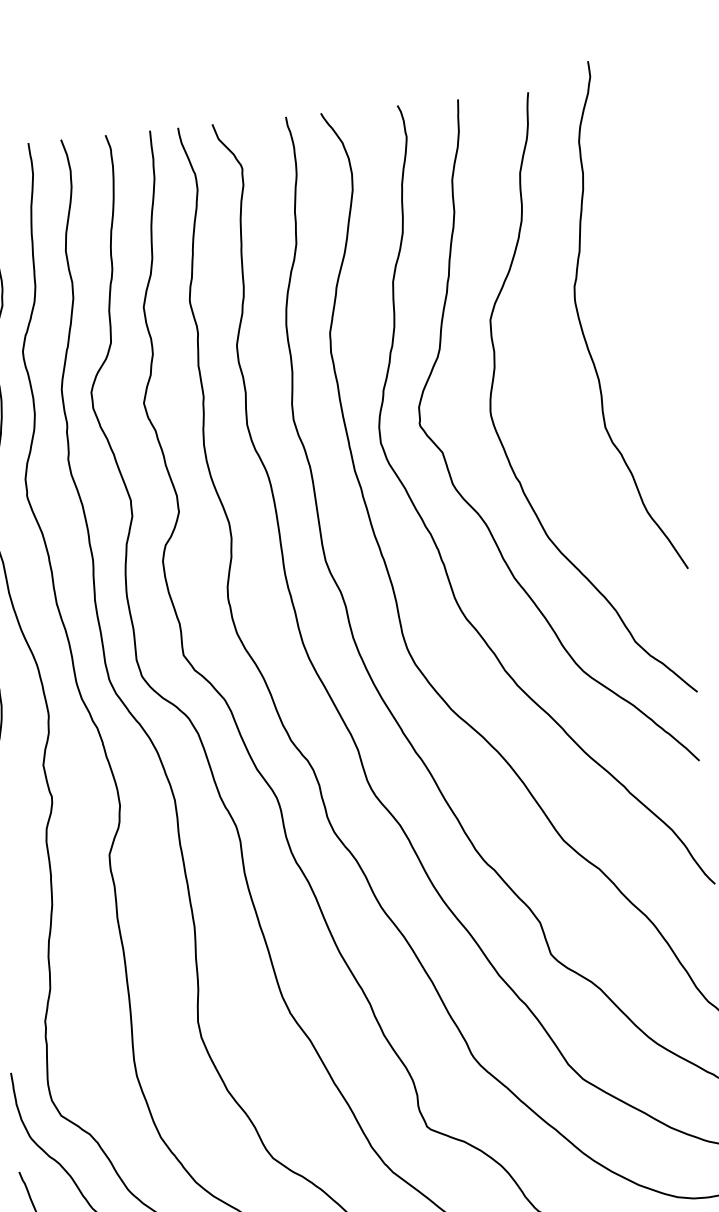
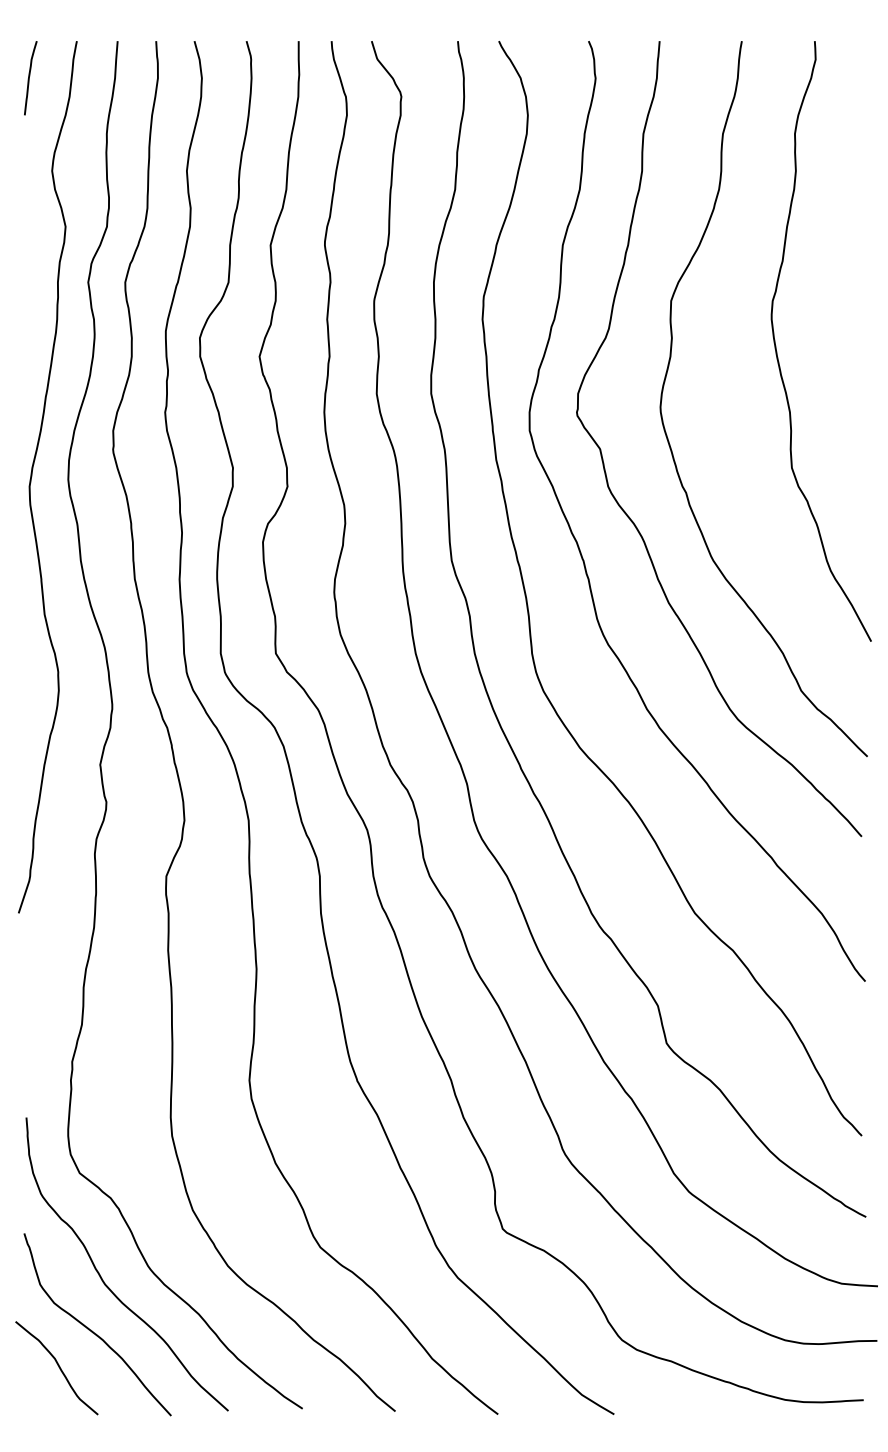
curve: (583, 329) -> (777, 351), moved

